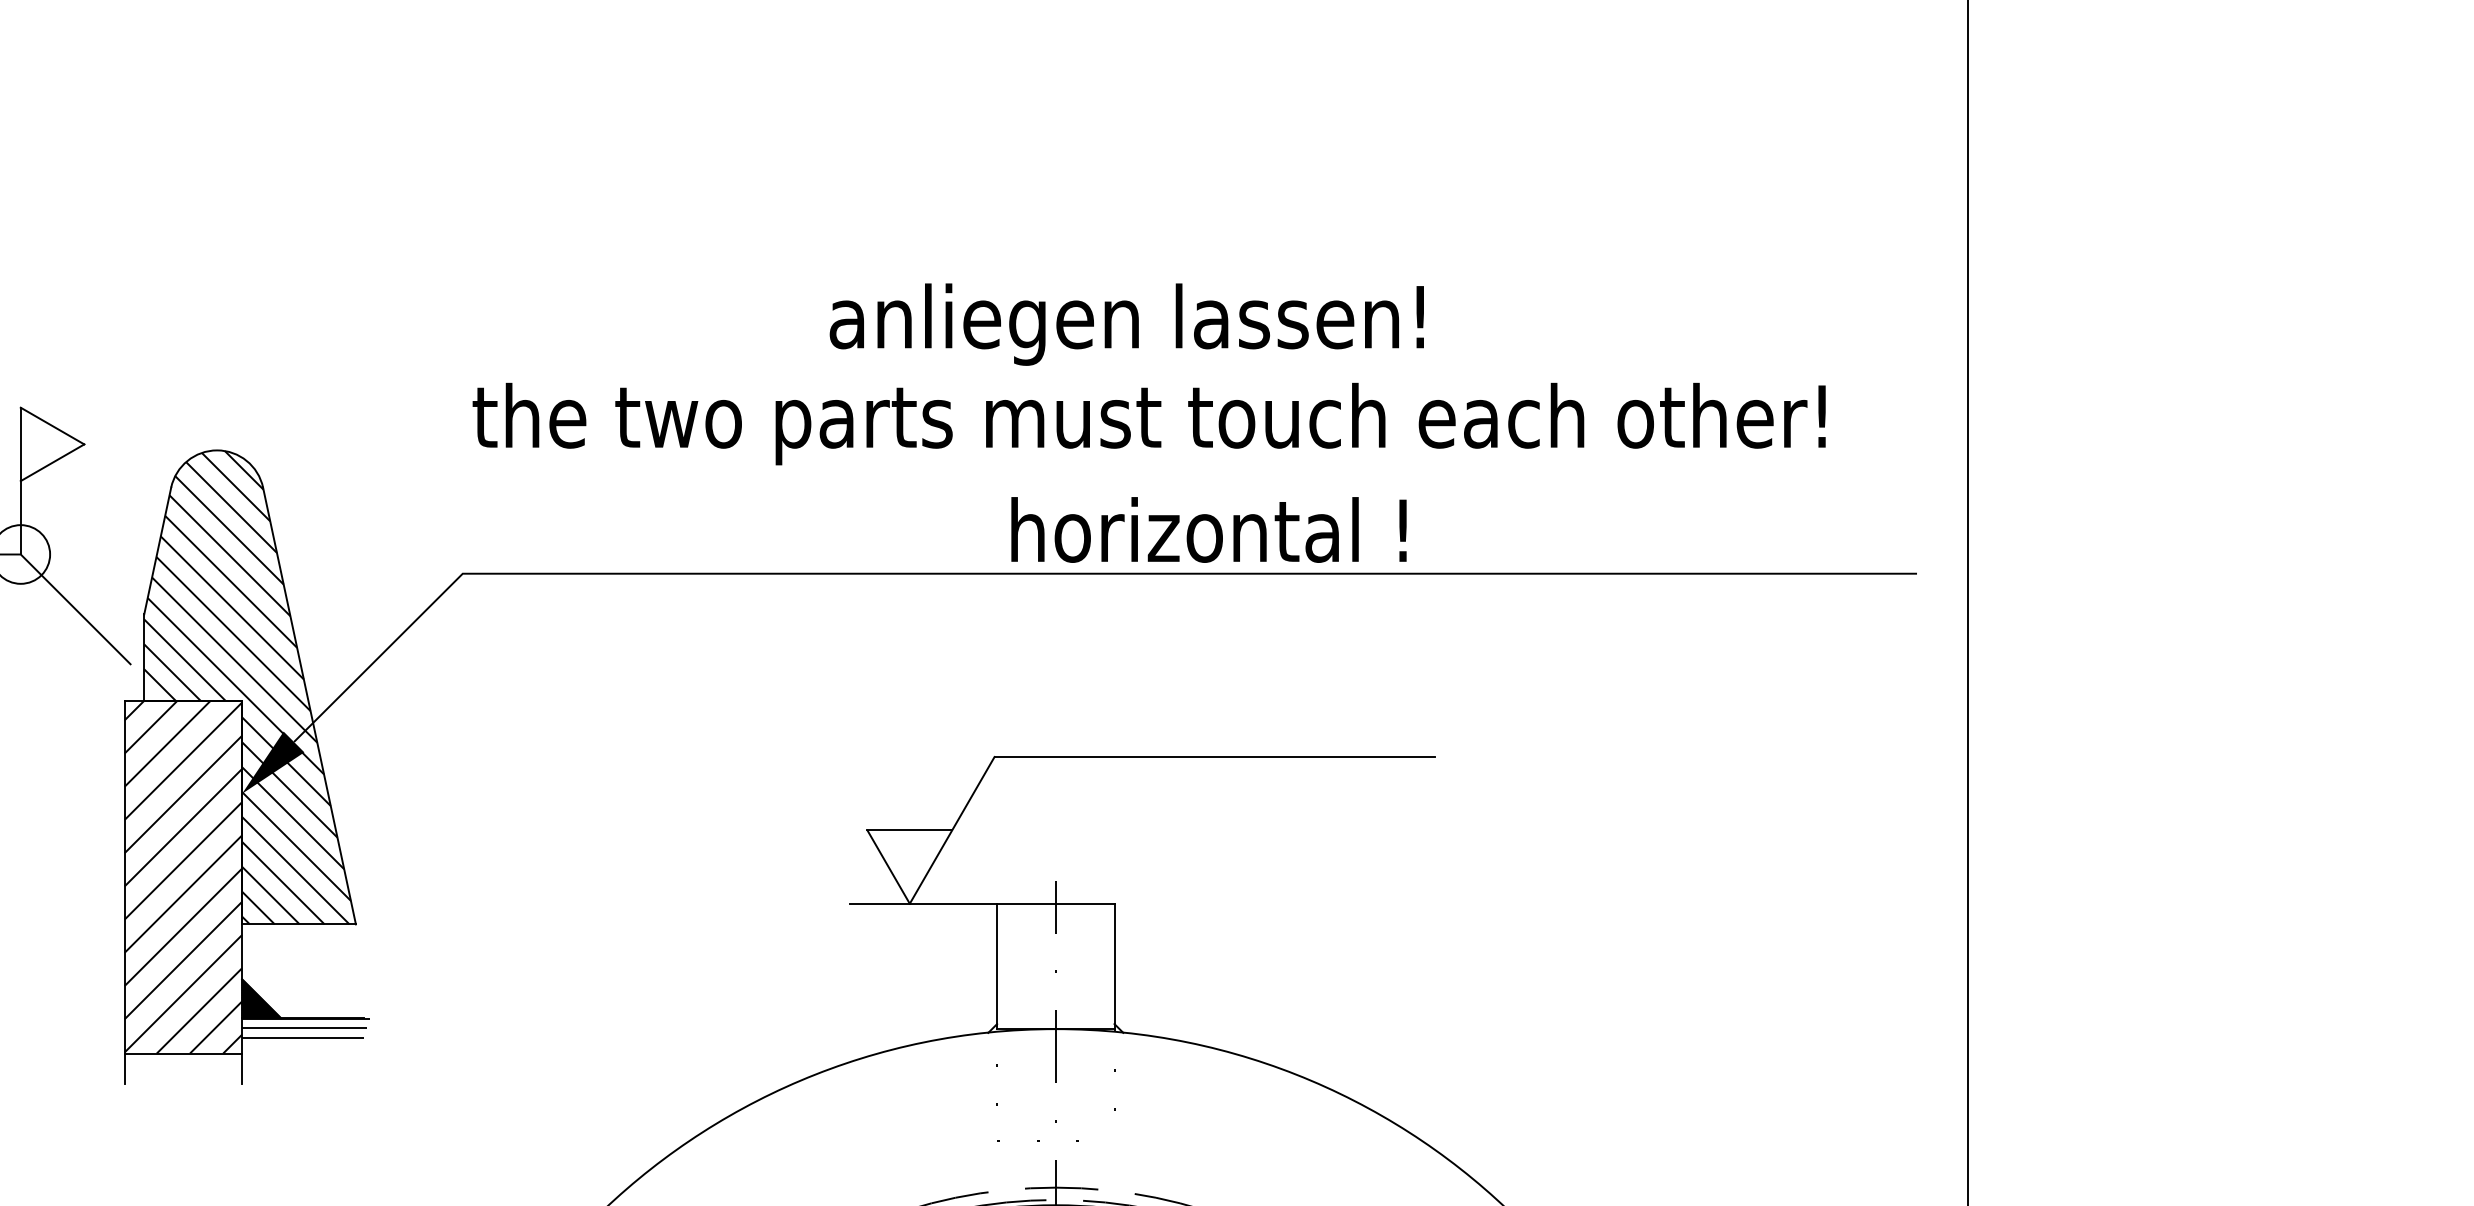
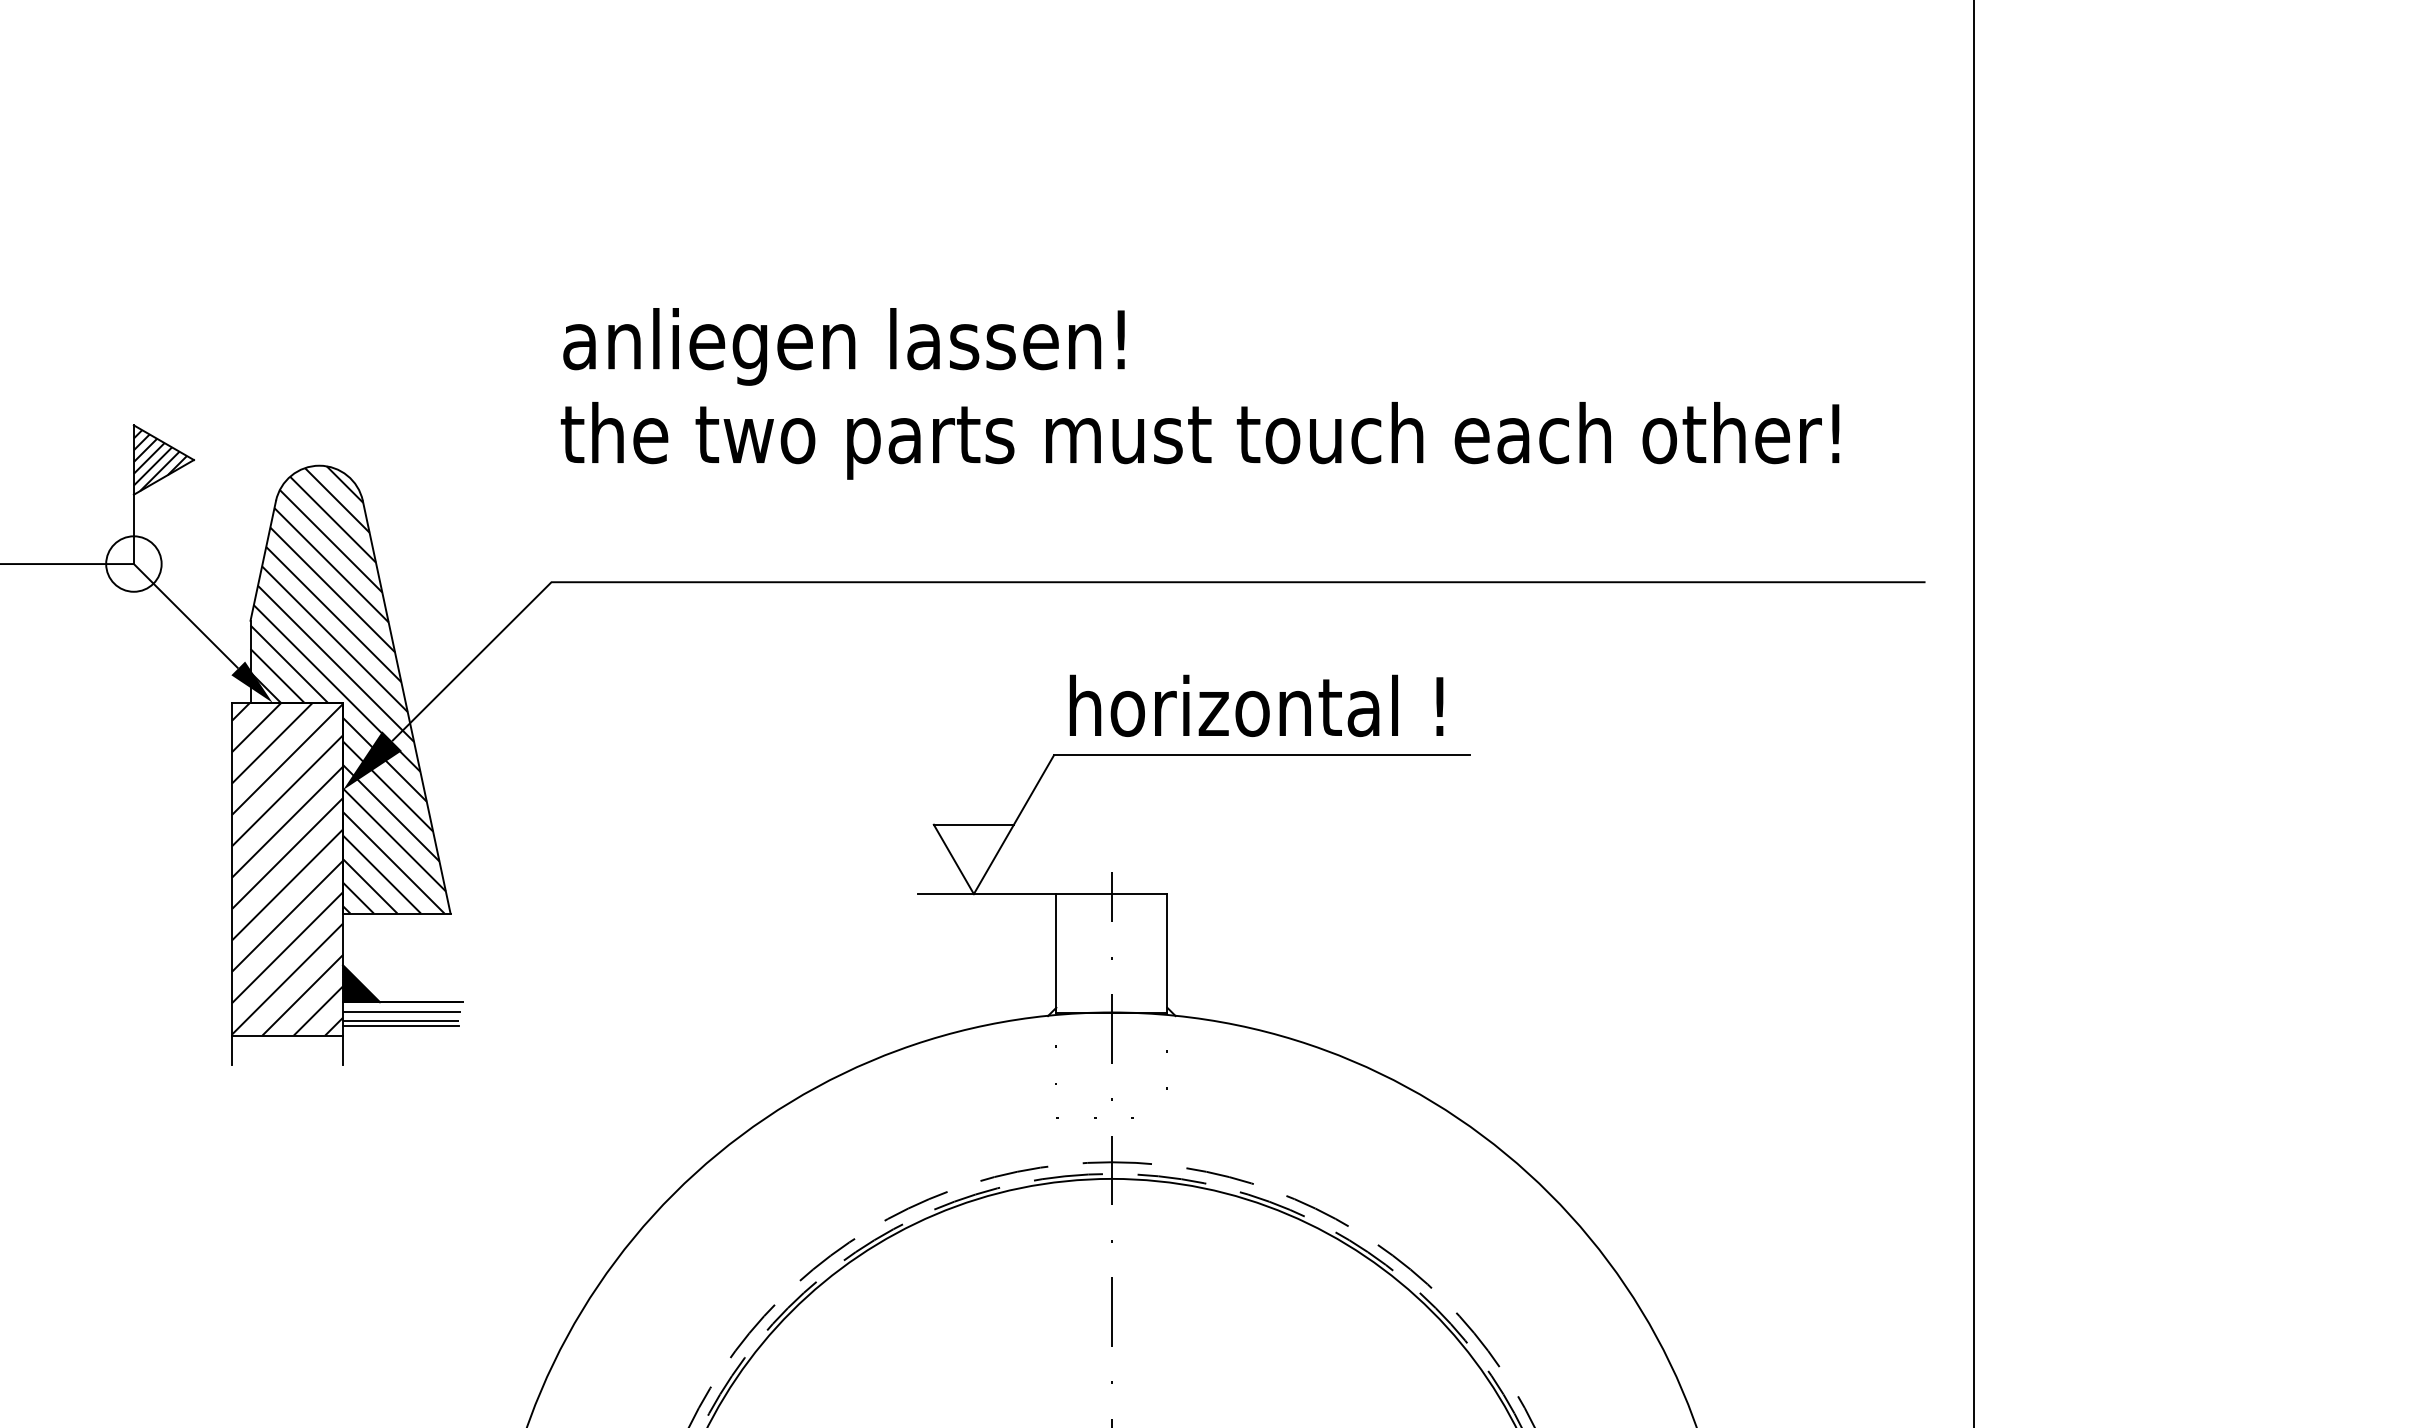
text: (1126, 324) -> (843, 346), moved
hatch: (47, 442) -> (159, 458), added
text: (1208, 529) -> (1256, 705), moved
fill: (145, 678) -> (251, 681), added
line: (302, 1042) -> (400, 1025), added

